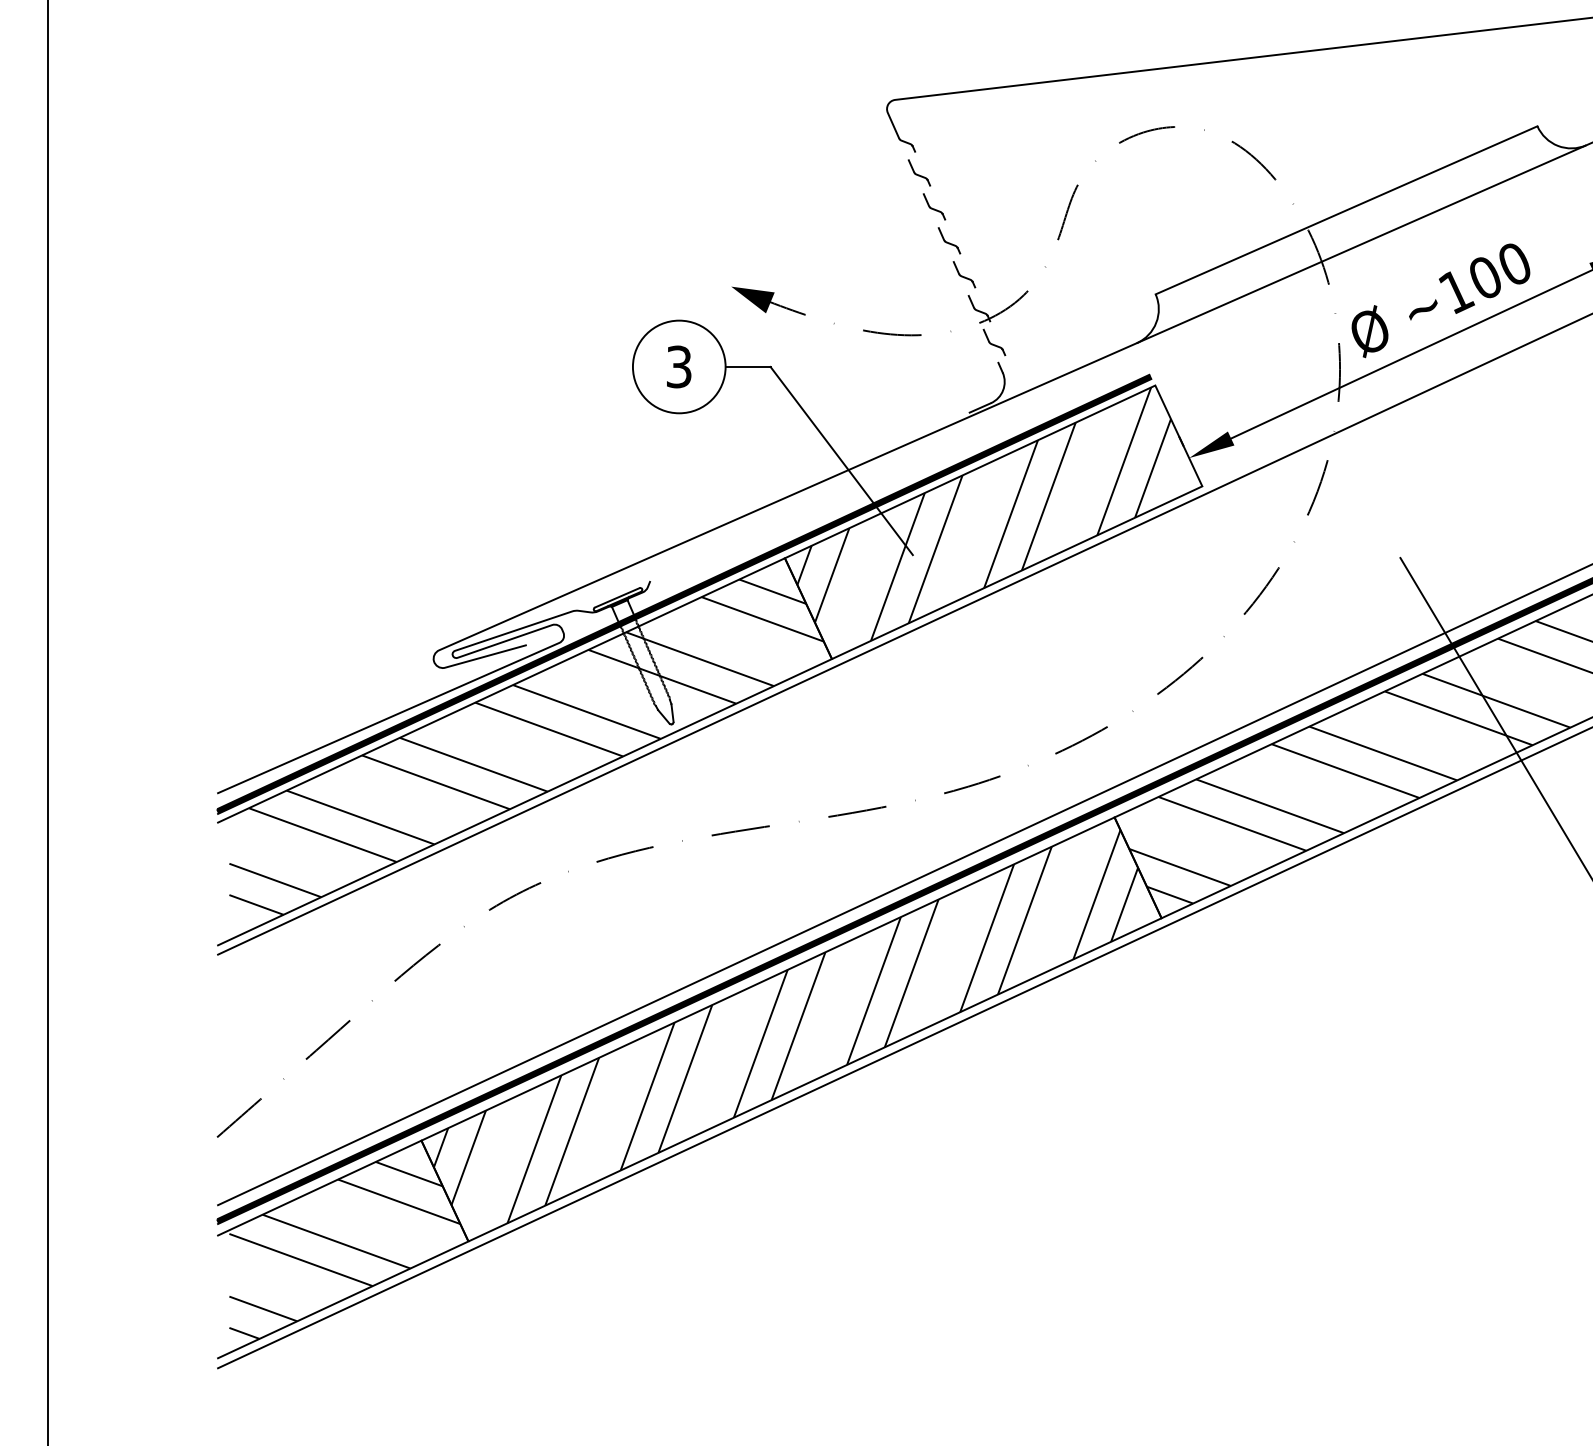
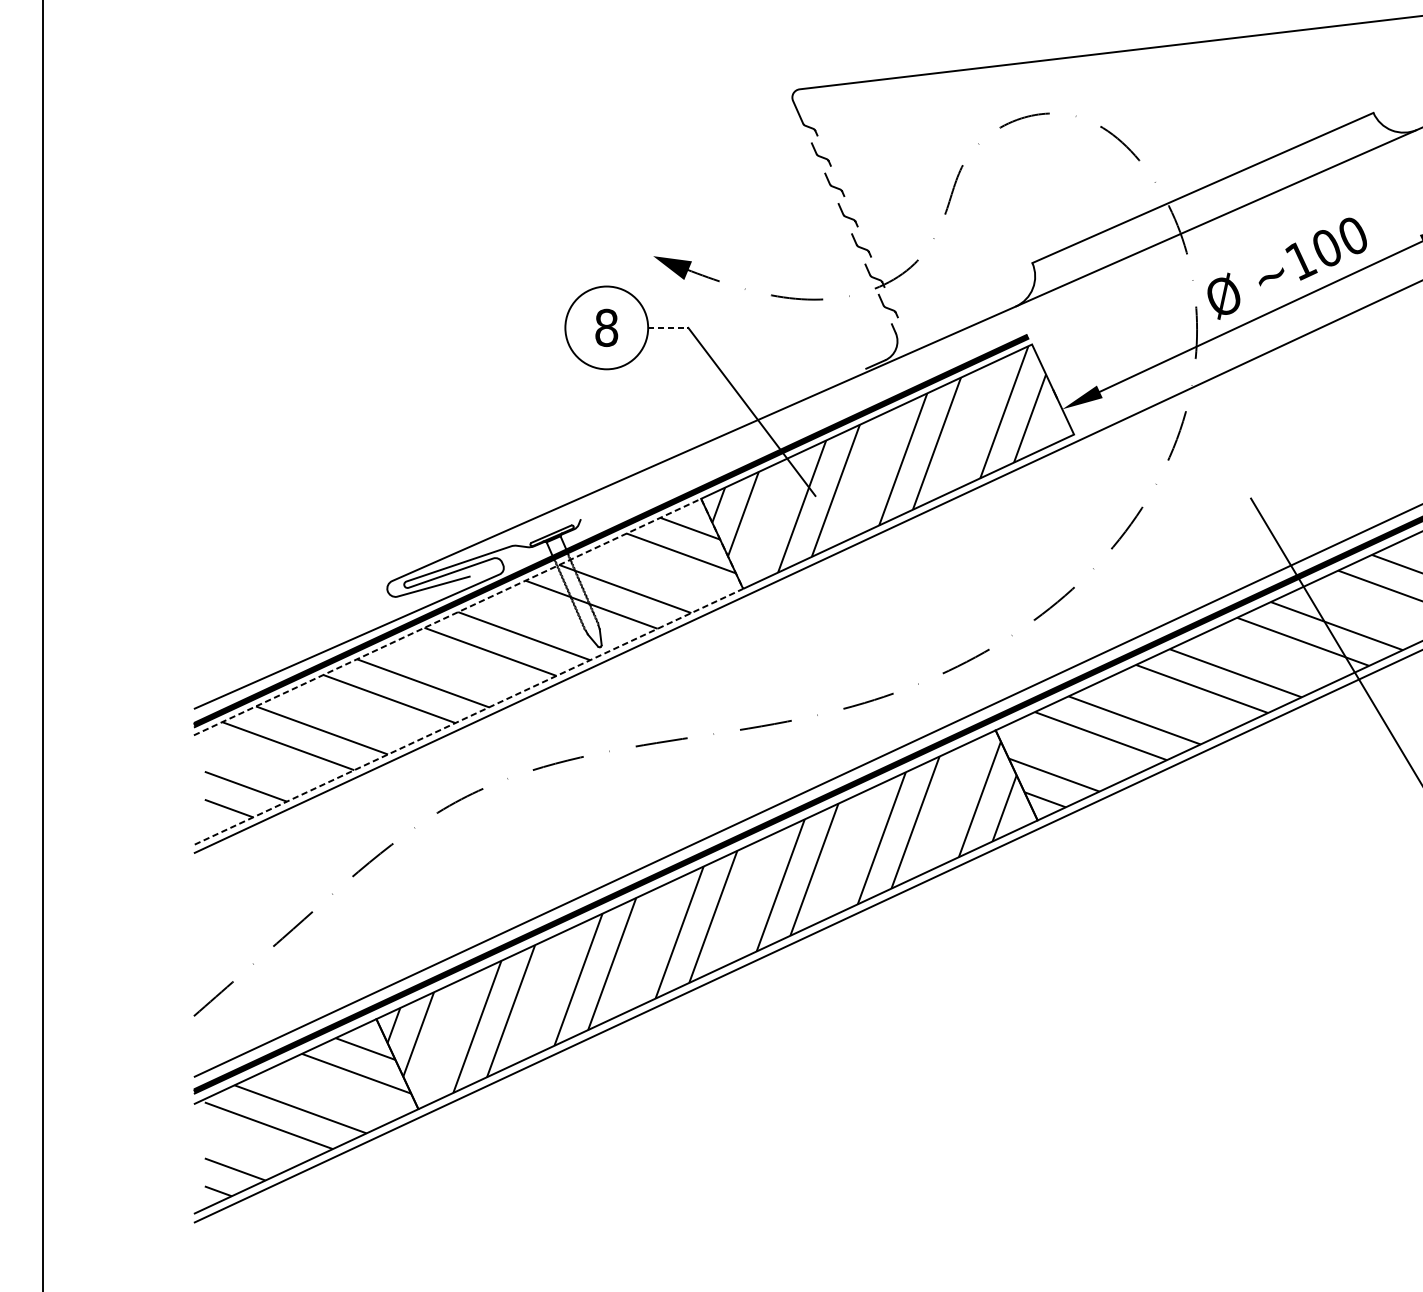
text: (678, 366) -> (606, 327), 3 -> 8
line: (748, 366) -> (668, 327), solid -> dashed
line: (819, 632) -> (732, 565), solid -> dashed

